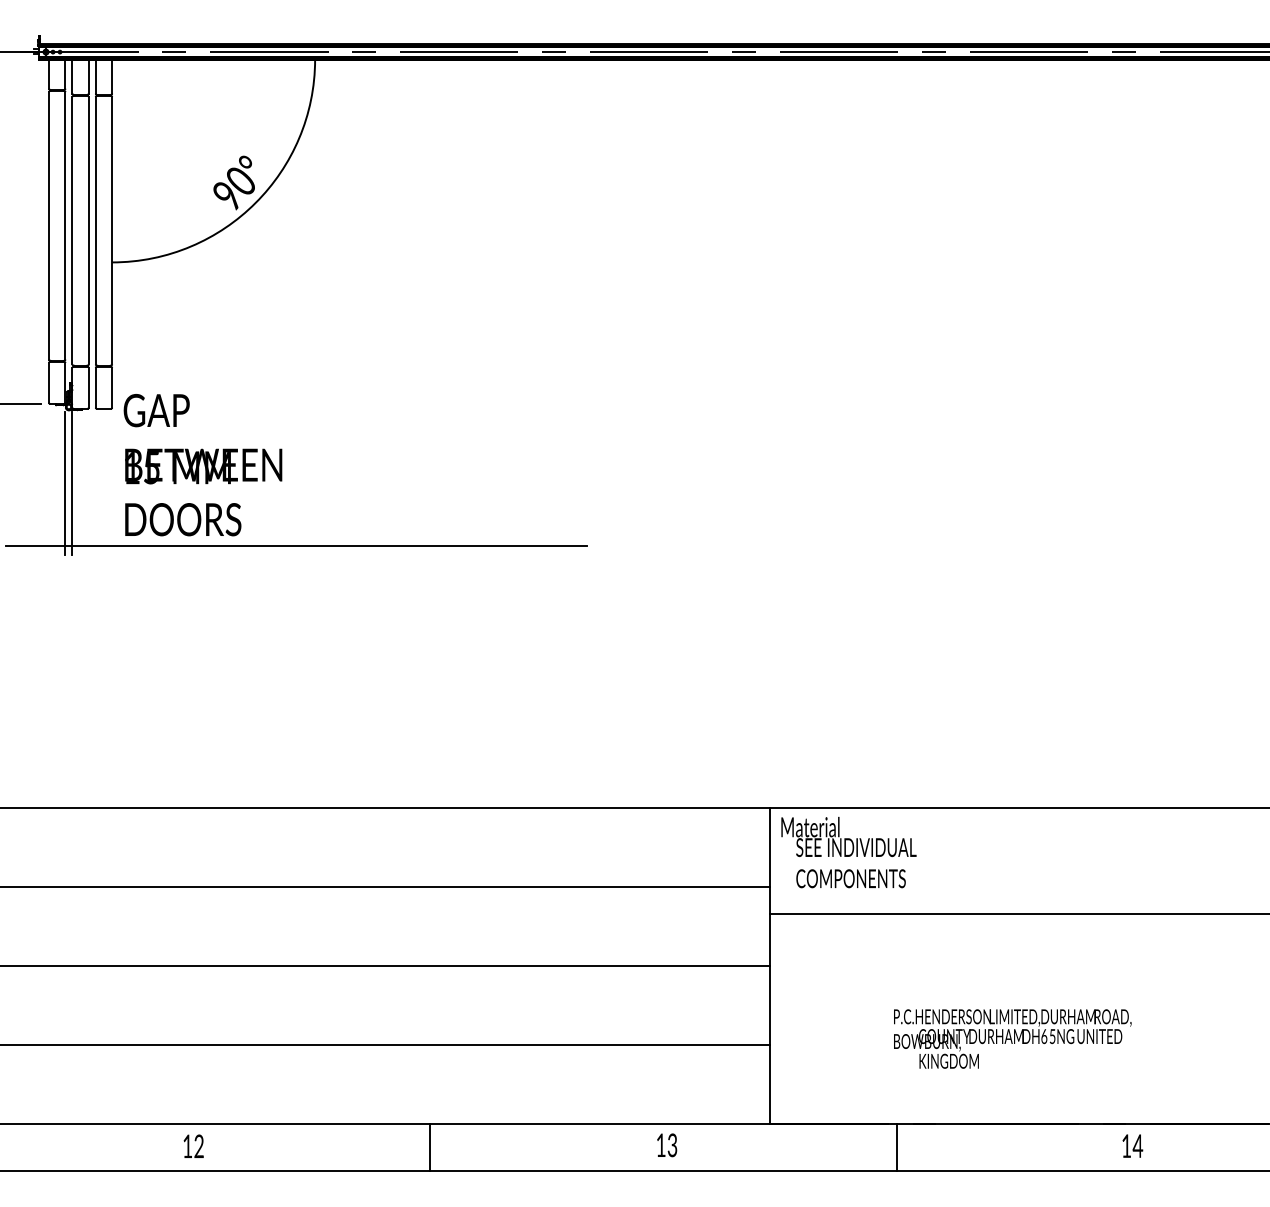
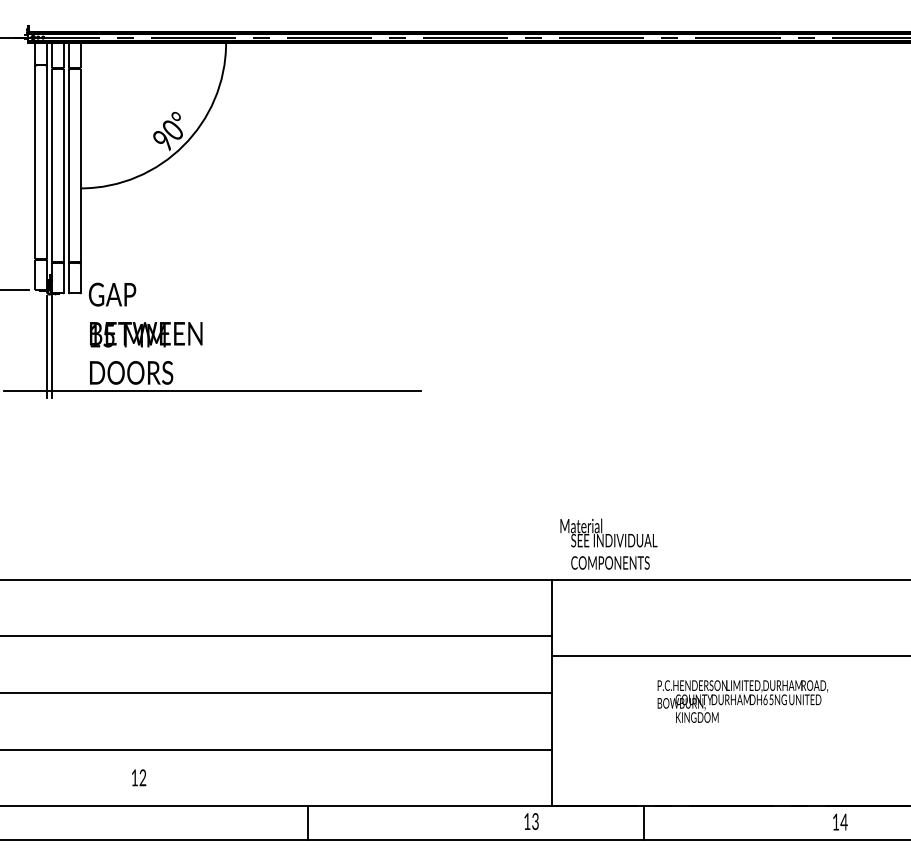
text: (848, 852) -> (608, 544), moved
text: (1012, 1038) -> (742, 701), moved
text: (193, 1145) -> (138, 777), moved
text: (667, 1145) -> (531, 821), moved
text: (1132, 1145) -> (840, 821), moved

